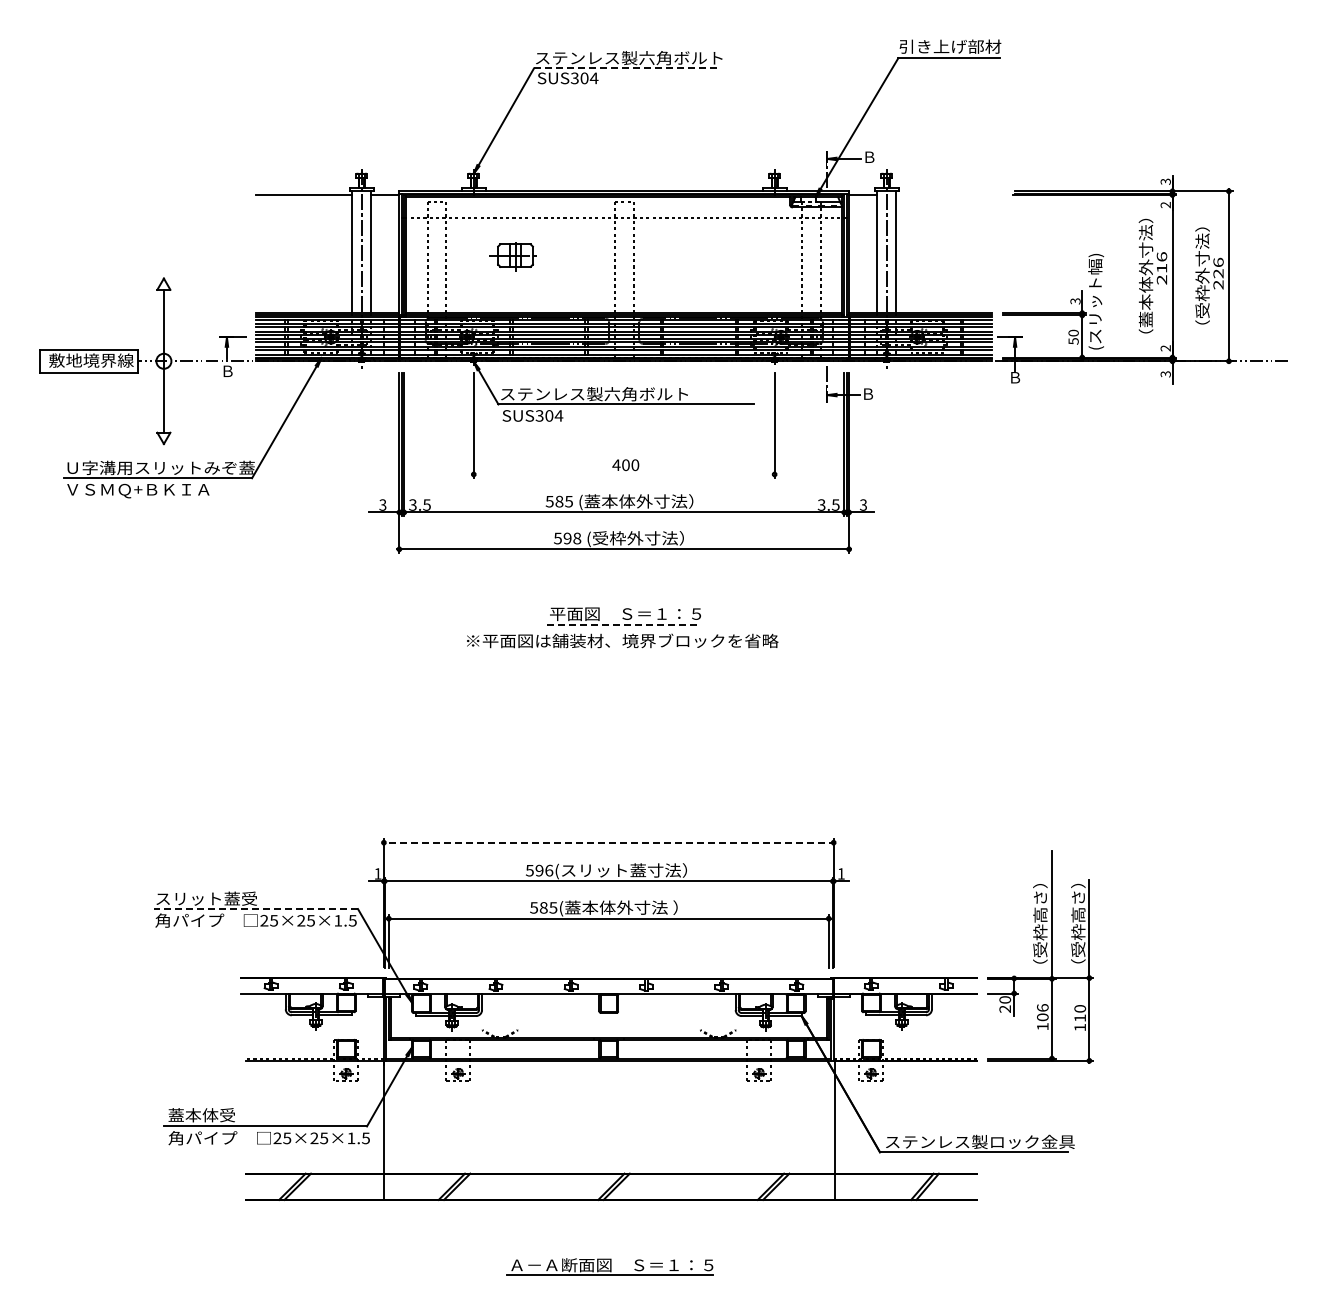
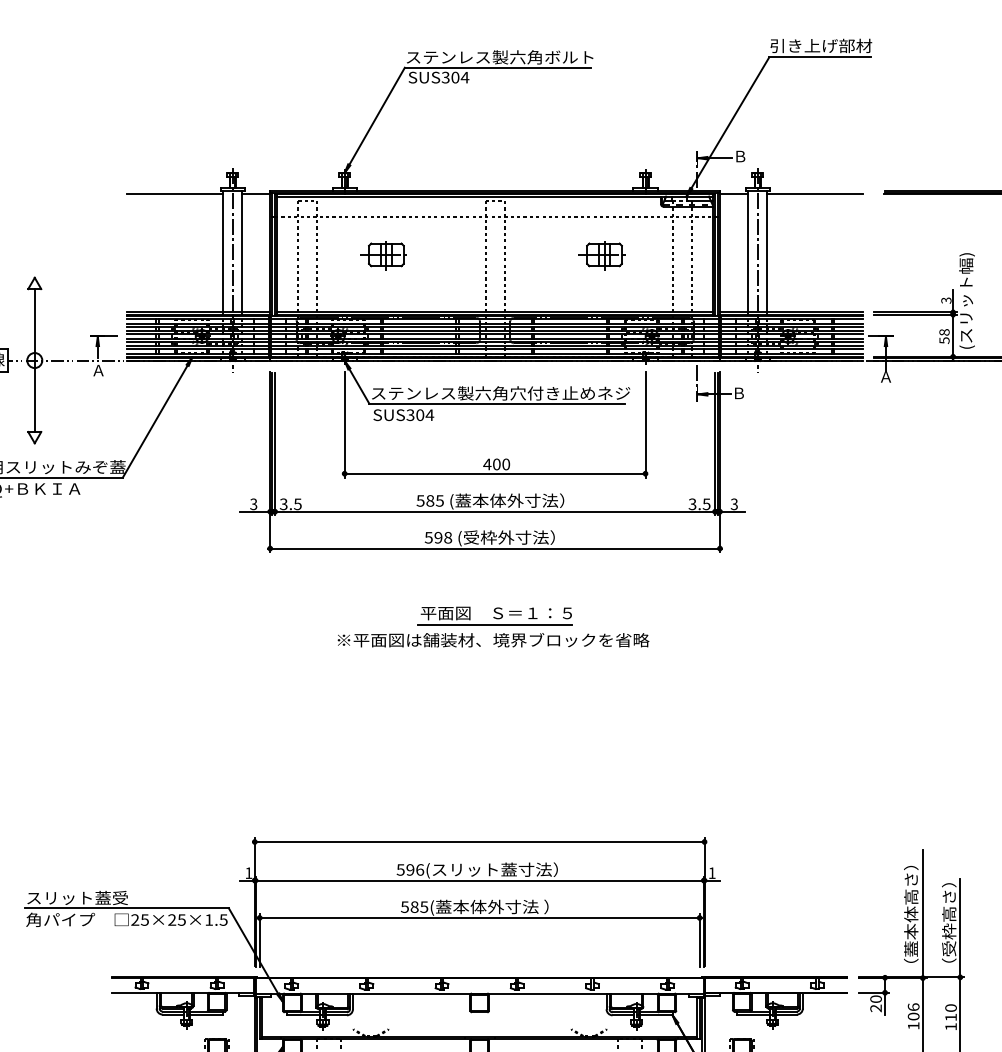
line: (627, 68) -> (498, 67), dashed -> solid
line: (944, 195) -> (815, 194), added
part: (730, 256) -> (601, 255), added
text: (1073, 332) -> (944, 331), 50 -> 58
text: (227, 370) -> (98, 369), Ｂ -> Ａ
text: (1015, 377) -> (886, 376), Ｂ -> Ａ
text: (699, 394) -> (570, 393), ステンレス製六角ボルト -> ステンレス製六角穴付き止めネジ
line: (623, 474) -> (494, 473), added
line: (624, 625) -> (495, 624), dashed -> solid
line: (608, 842) -> (479, 841), dashed -> solid
line: (256, 909) -> (127, 908), dashed -> solid
text: (1040, 911) -> (911, 910), （受枠高さ） -> （蓋本体高さ）

